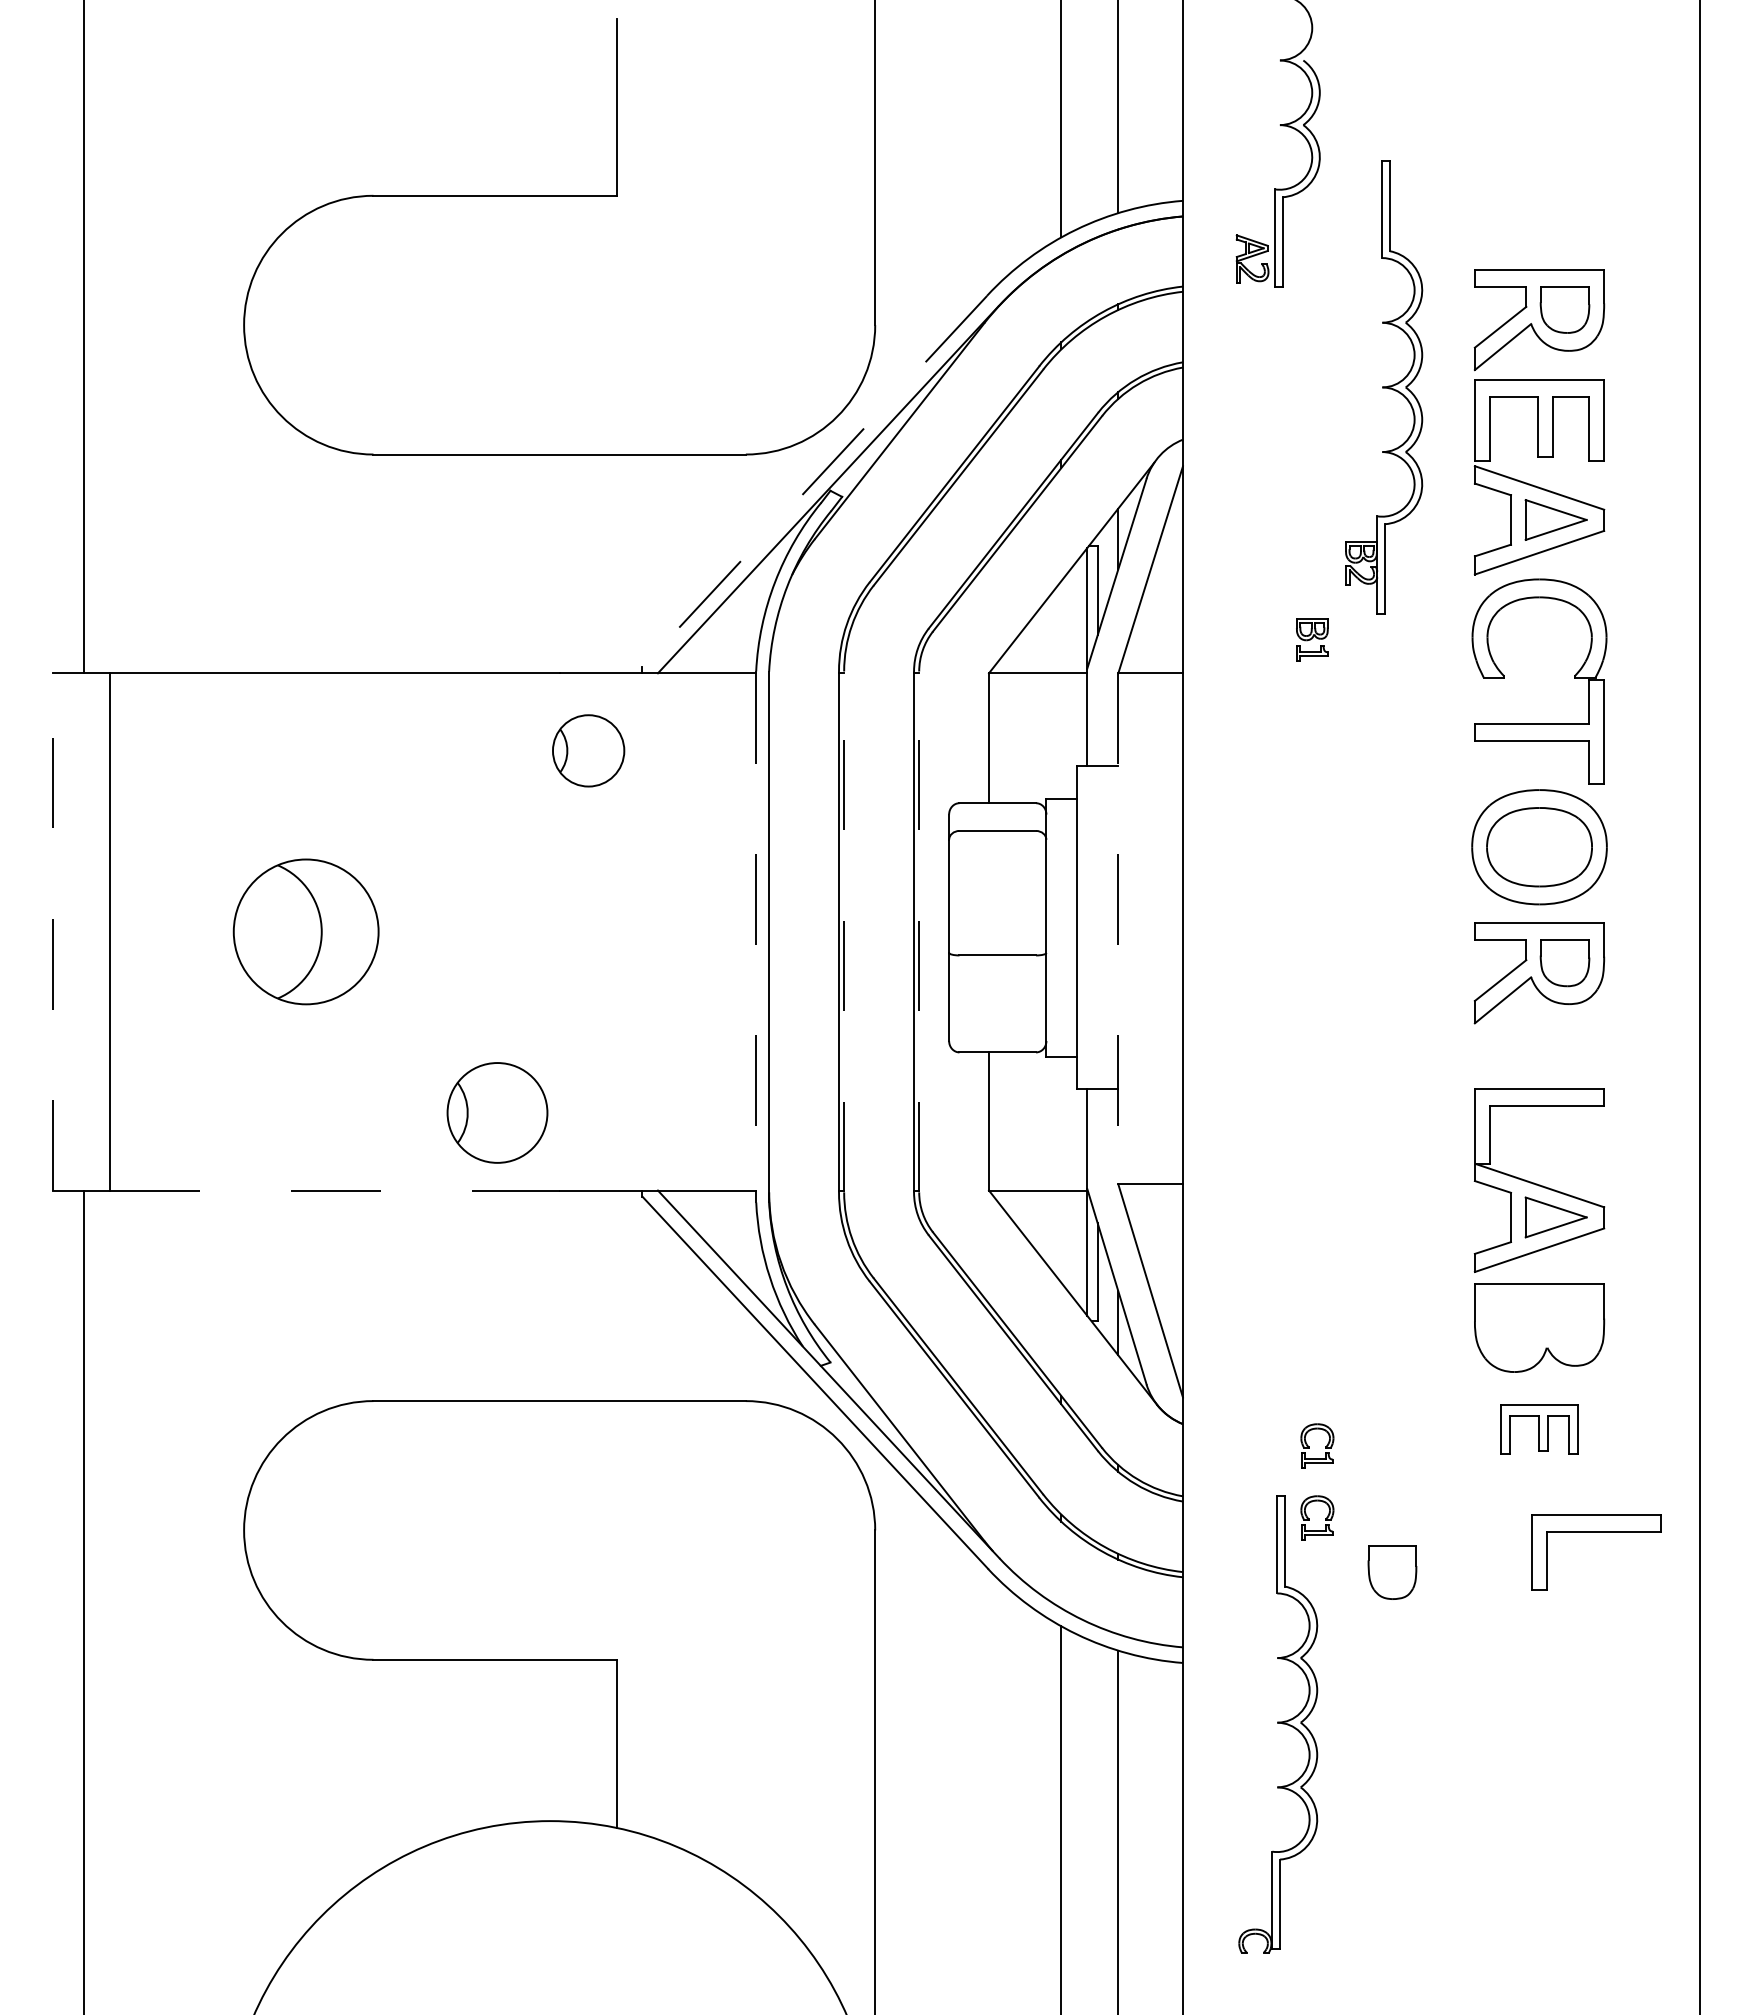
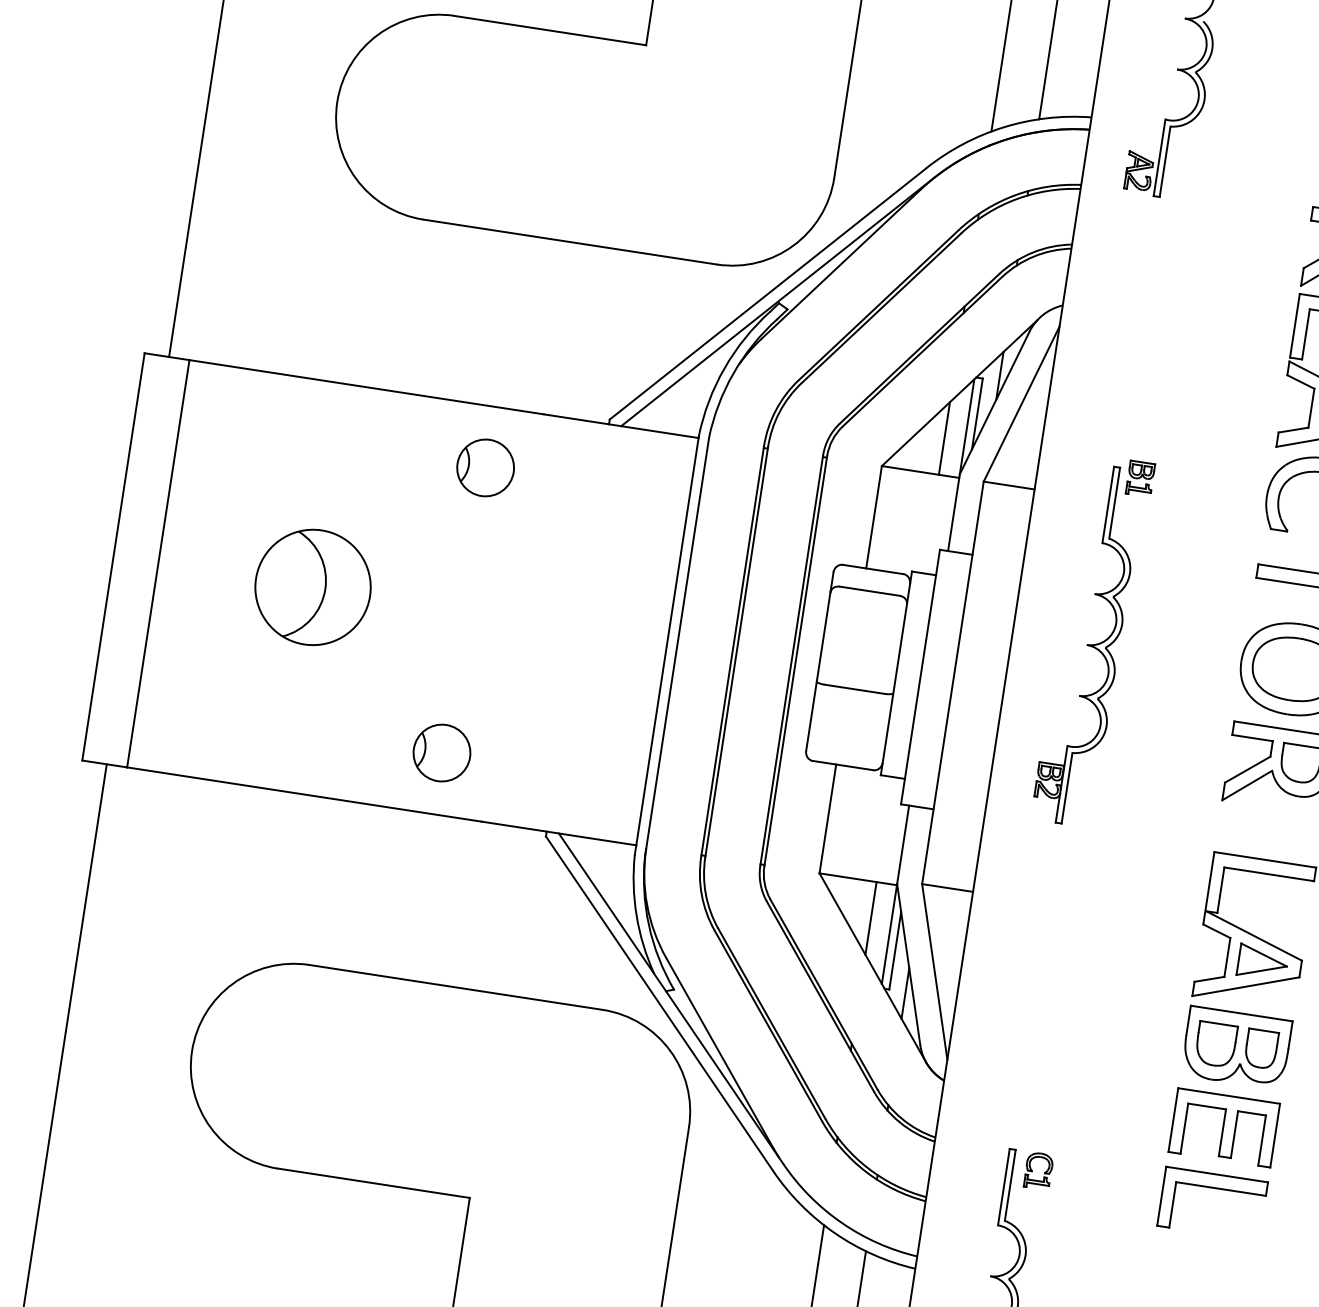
part: (1384, 387) -> (1088, 645), moved
line: (814, 481) -> (767, 294), dashed -> solid
line: (1061, 627) -> (944, 438), added
part: (588, 750) -> (485, 467), moved
line: (1118, 928) -> (953, 682), dashed -> solid
line: (52, 931) -> (113, 556), dashed -> solid
line: (756, 931) -> (667, 641), dashed -> solid
line: (844, 931) -> (736, 651), dashed -> solid
line: (919, 931) -> (796, 661), dashed -> solid
part: (497, 1112) -> (441, 752), size x0.71
line: (334, 1190) -> (304, 794), dashed -> solid
line: (1061, 1236) -> (871, 918), added
part: (1570, 1324) -> (1261, 1048), added
part: (1539, 1429) -> (1224, 1127), size x1.67
part: (1309, 1446) -> (1041, 1113), removed
part: (1596, 1532) -> (1214, 1188), moved
part: (1392, 1572) -> (1216, 1044), moved

